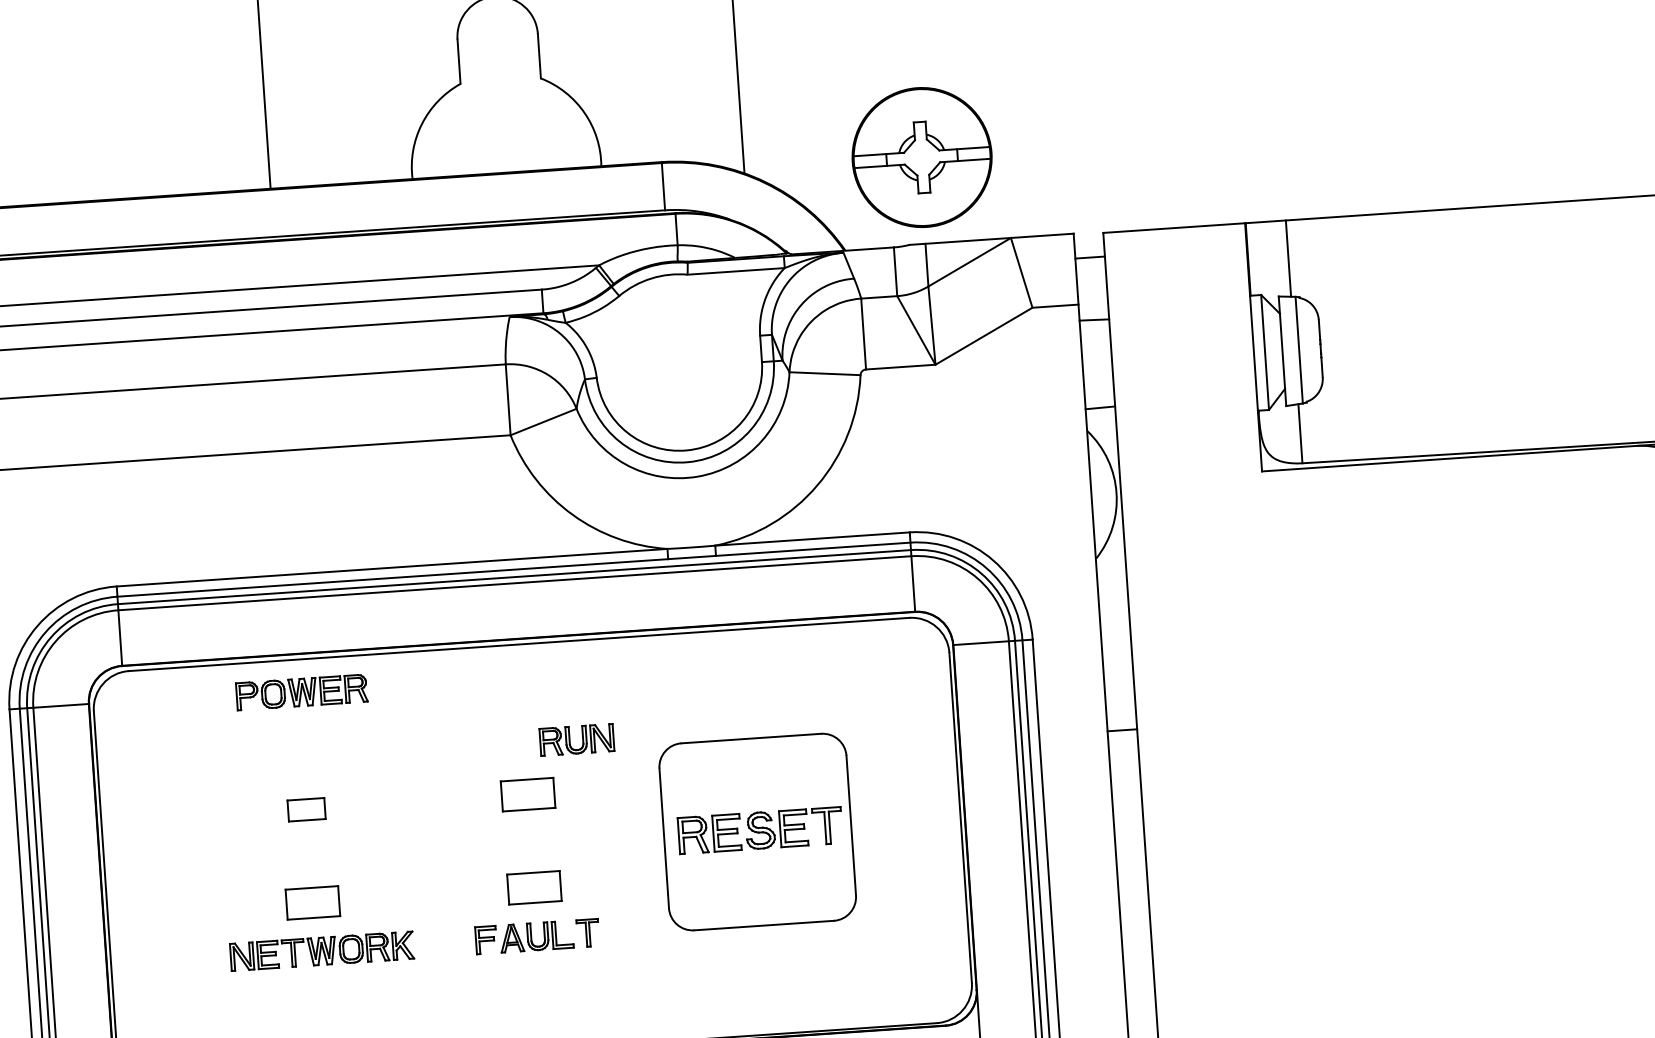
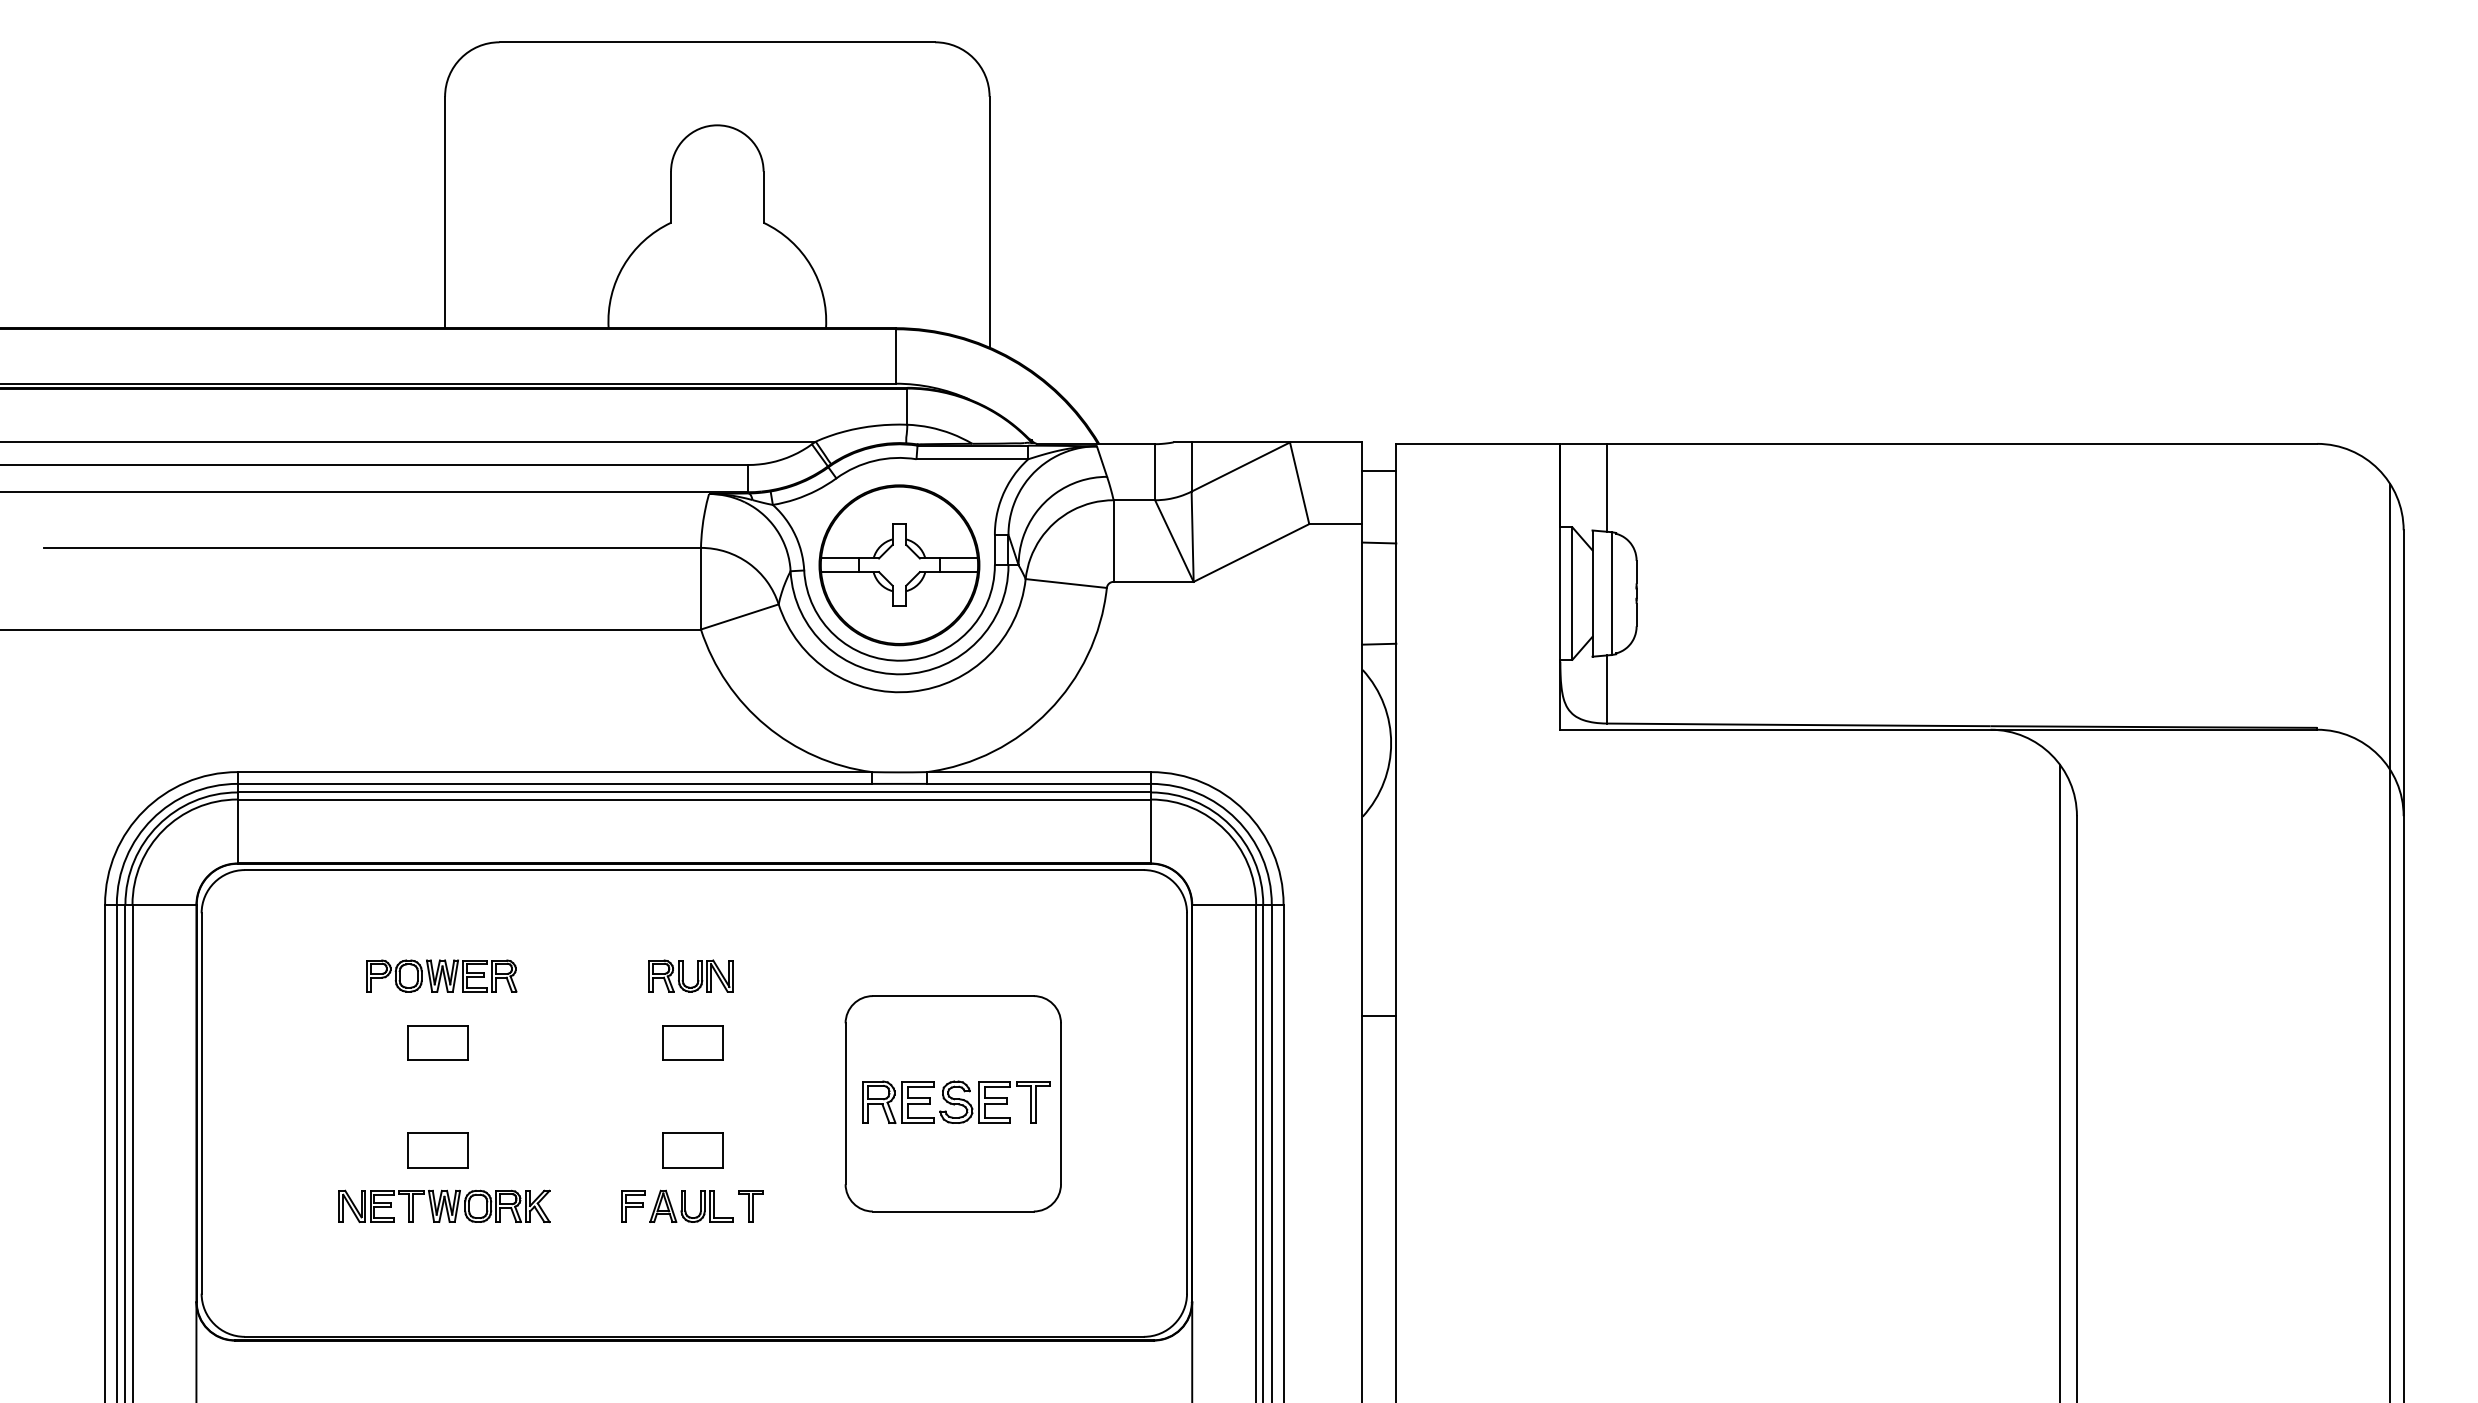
part: (922, 157) -> (899, 565), moved
part: (301, 691) -> (441, 975), moved
part: (570, 739) -> (683, 975), moved
part: (306, 809) -> (437, 1042), size x1.43

